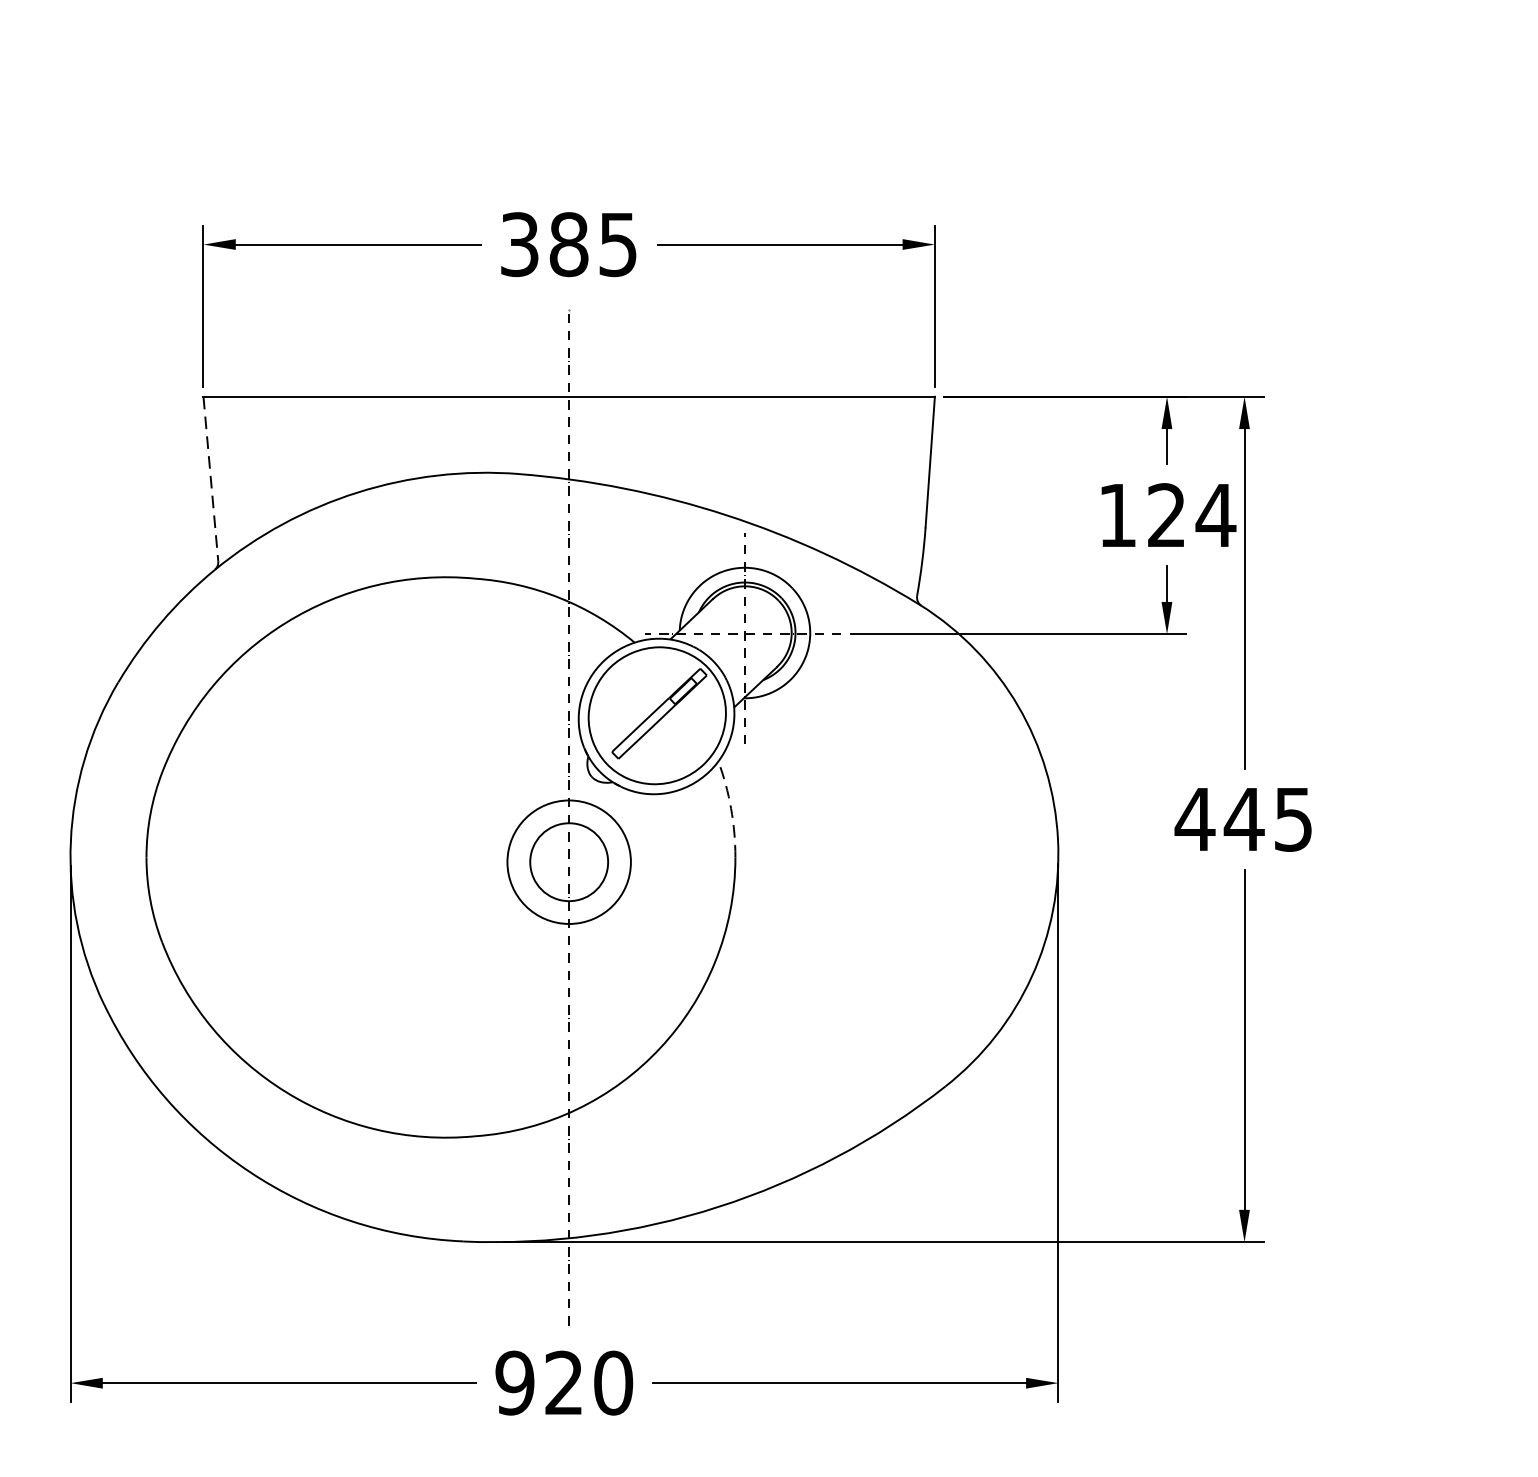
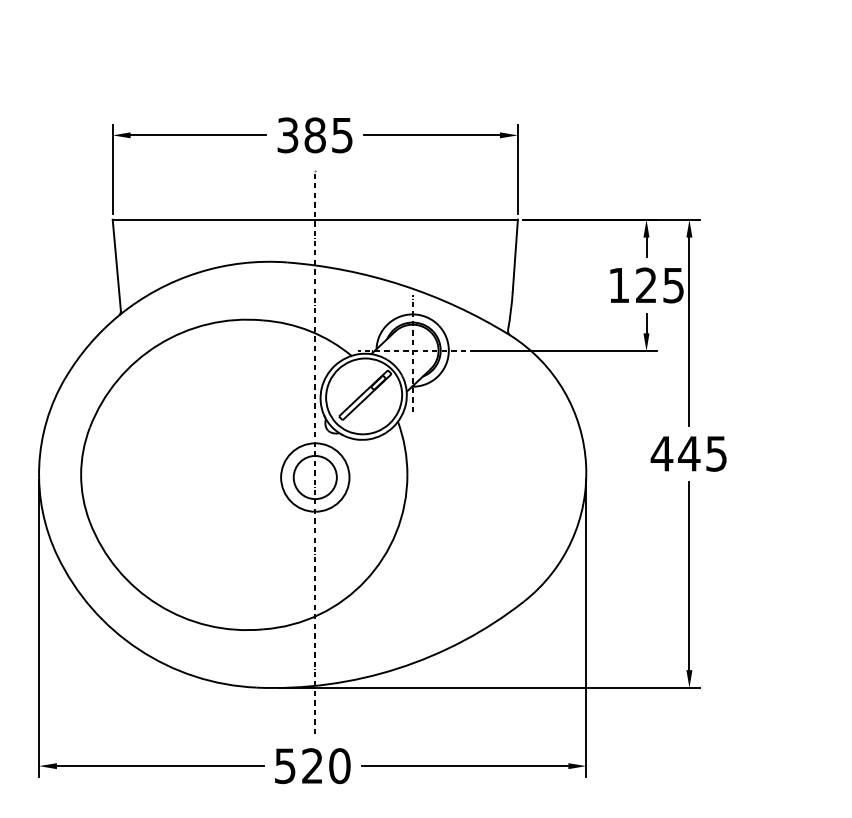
line: (210, 479) -> (116, 265), dashed -> solid
text: (1215, 515) -> (673, 285), 124 -> 125
arc: (731, 807) -> (405, 447), dashed -> solid
text: (513, 1382) -> (284, 765), 920 -> 520

